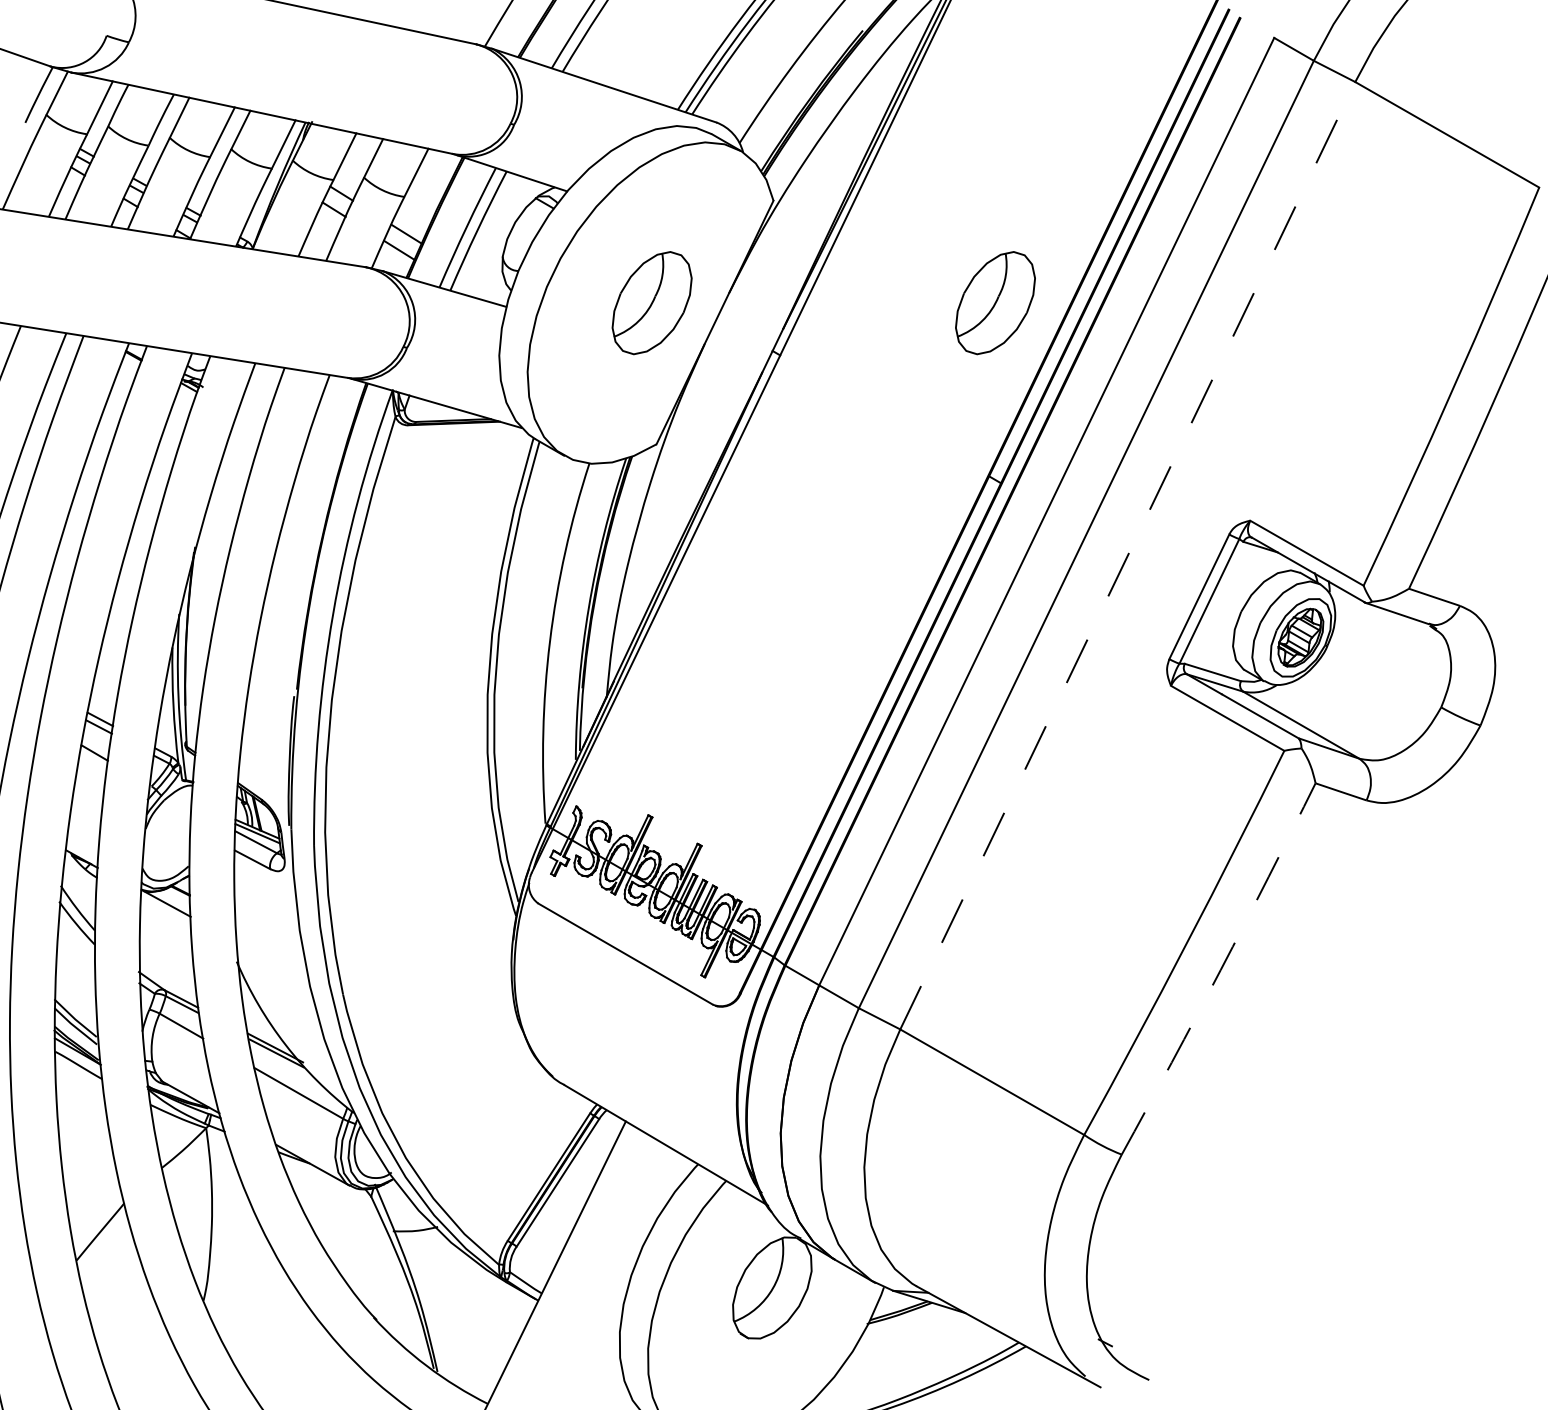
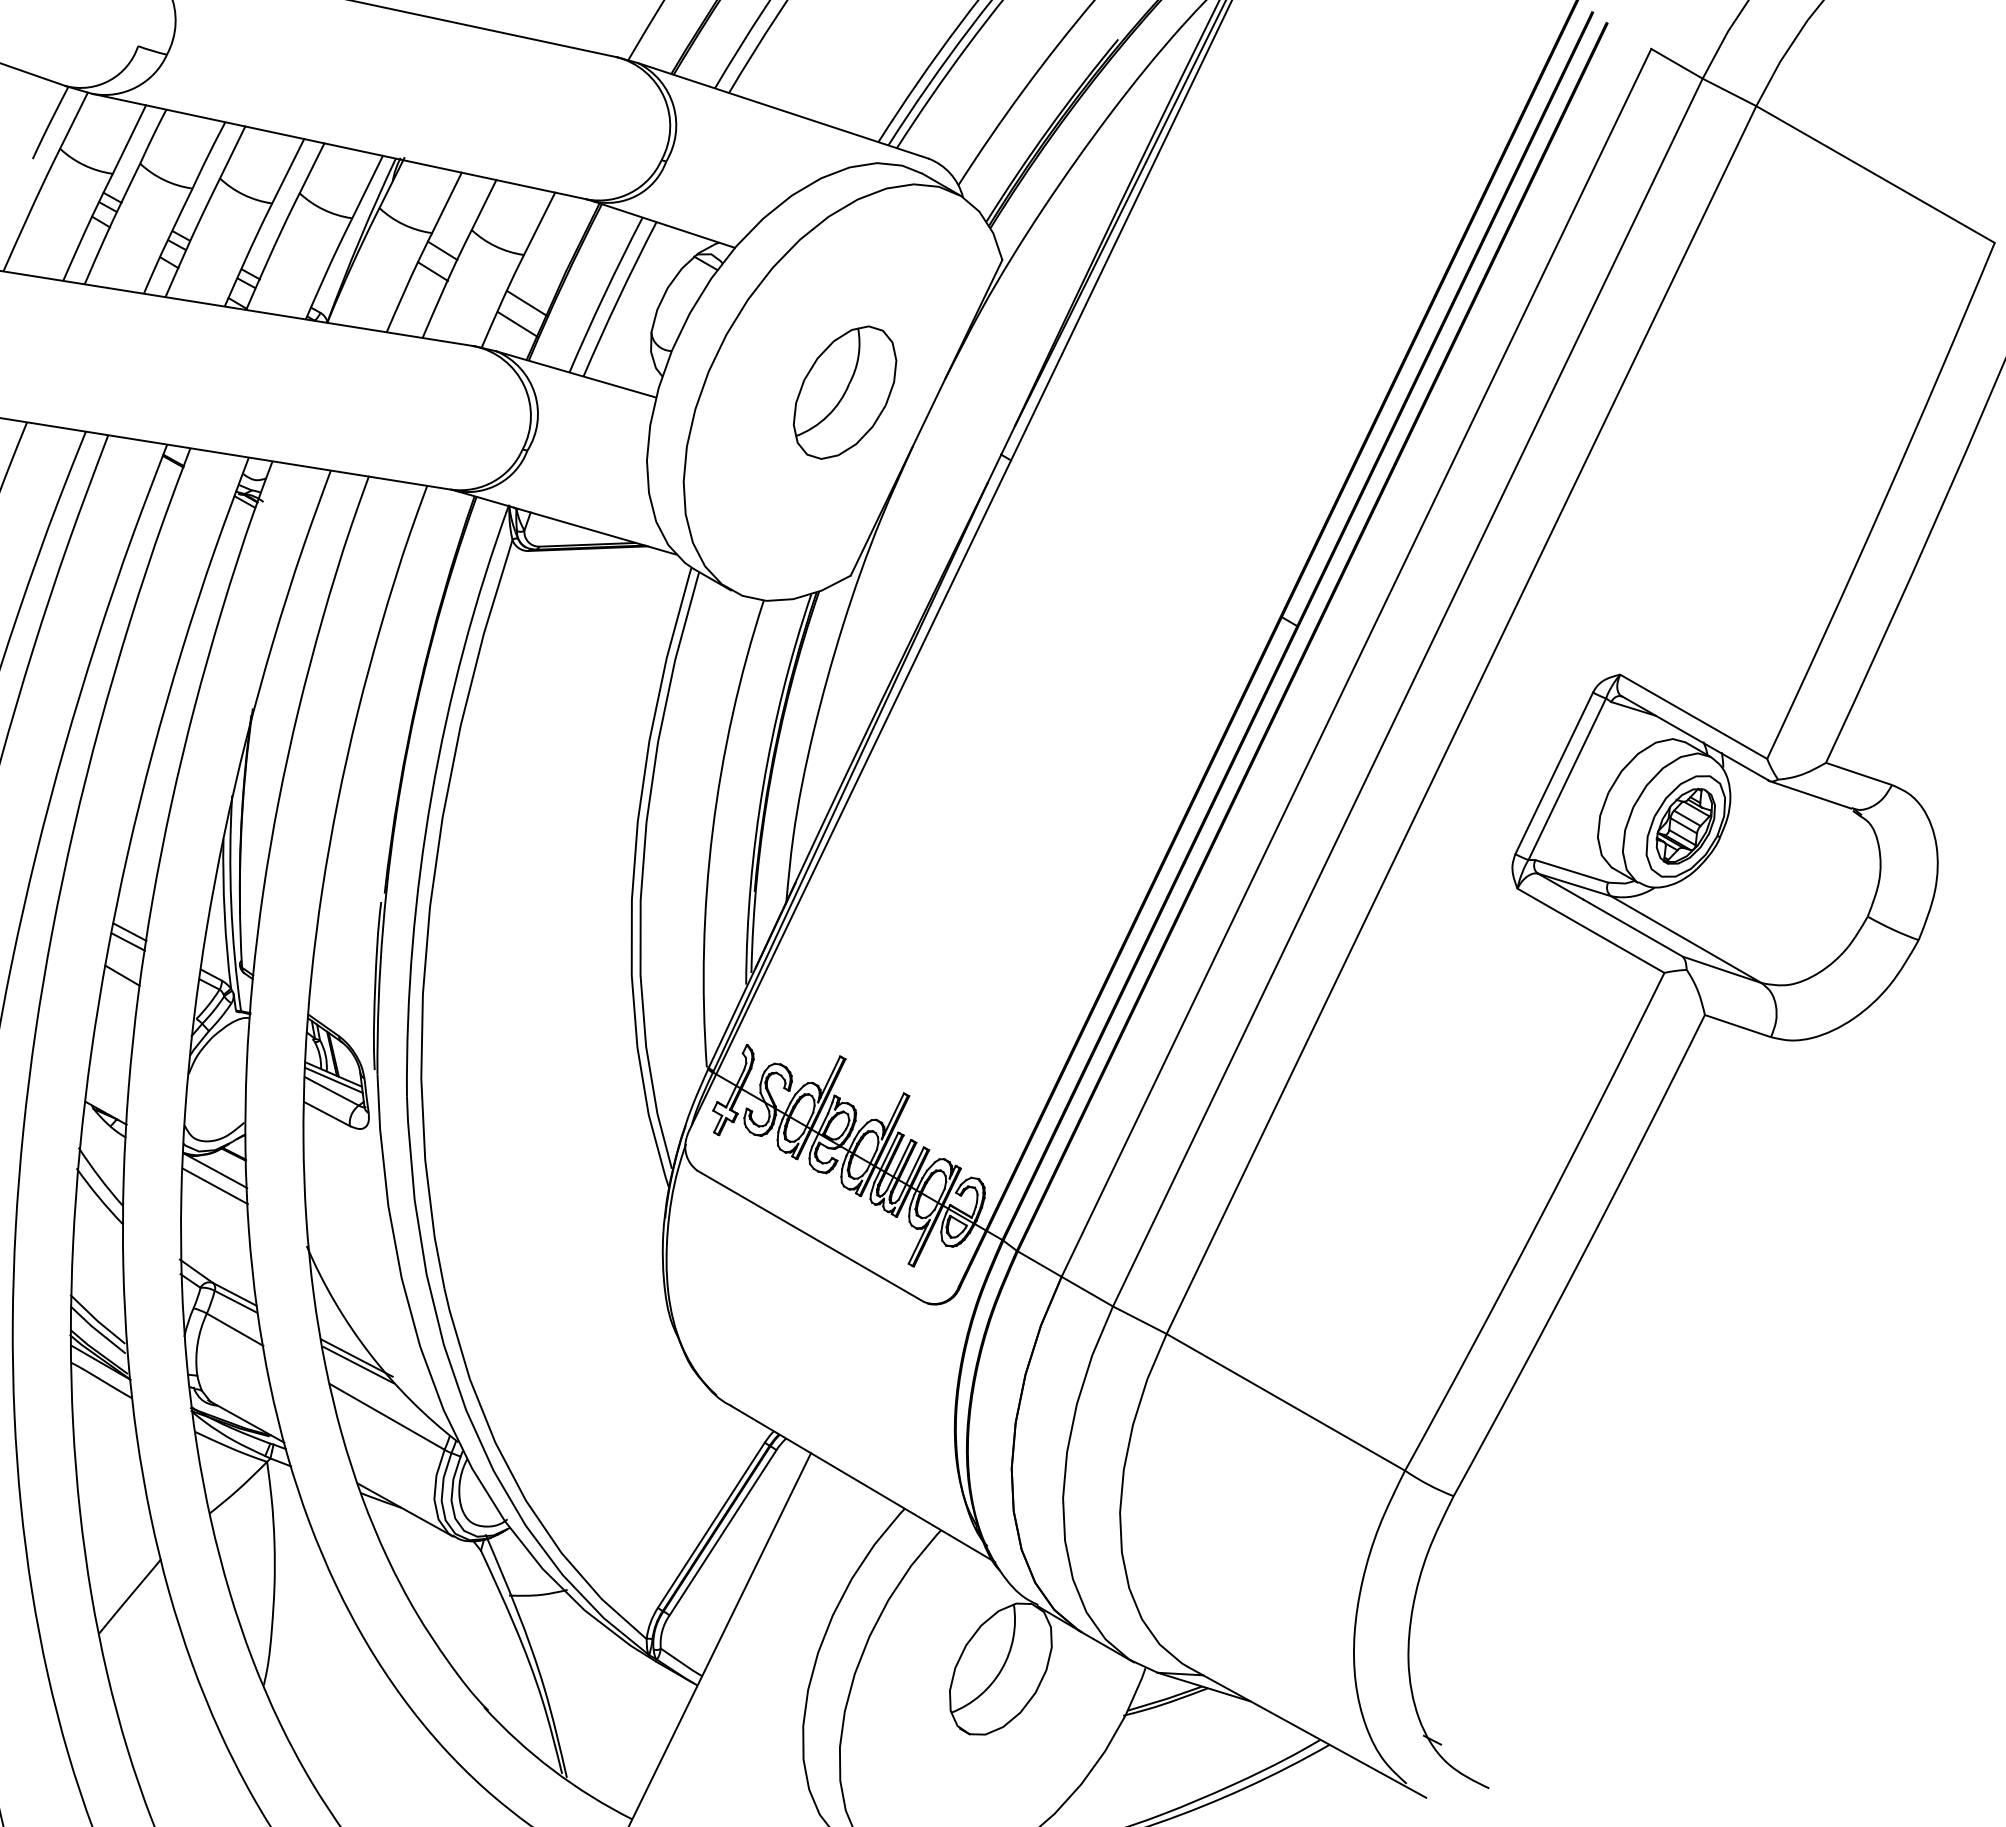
part: (995, 302) -> (1289, 392), removed
line: (1127, 555) -> (1461, 719), dashed -> solid
line: (165, 915) -> (214, 1186), added
arc: (1220, 970) -> (1581, 1257), dashed -> solid

